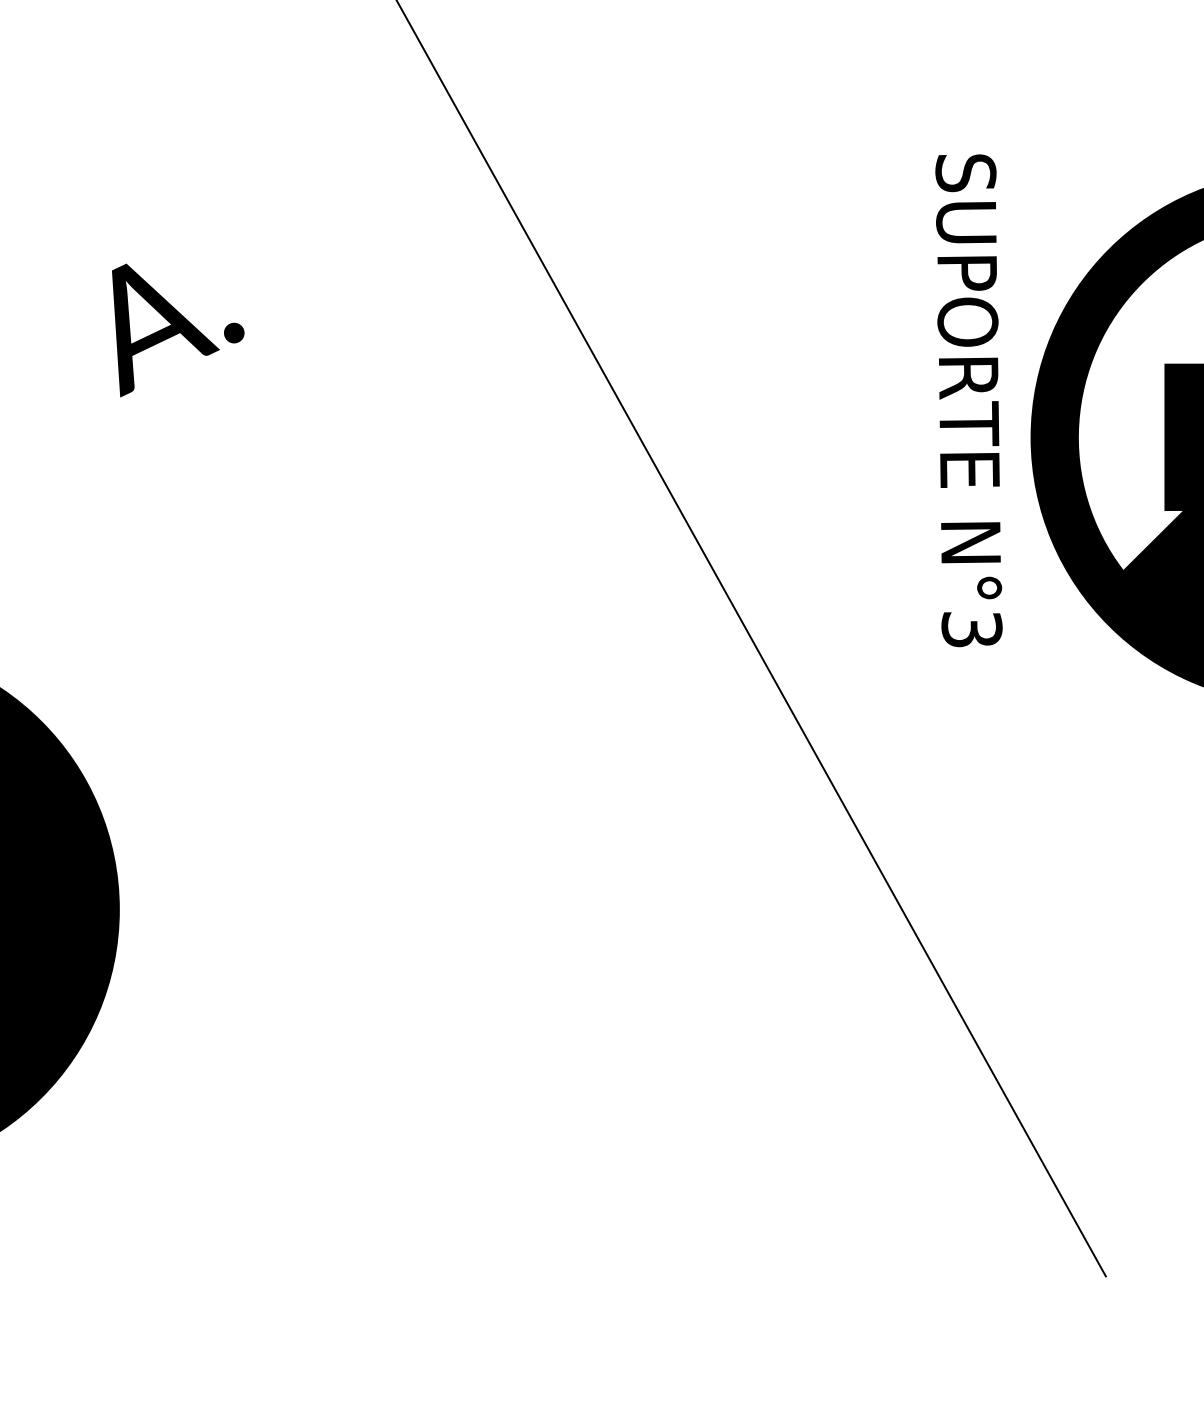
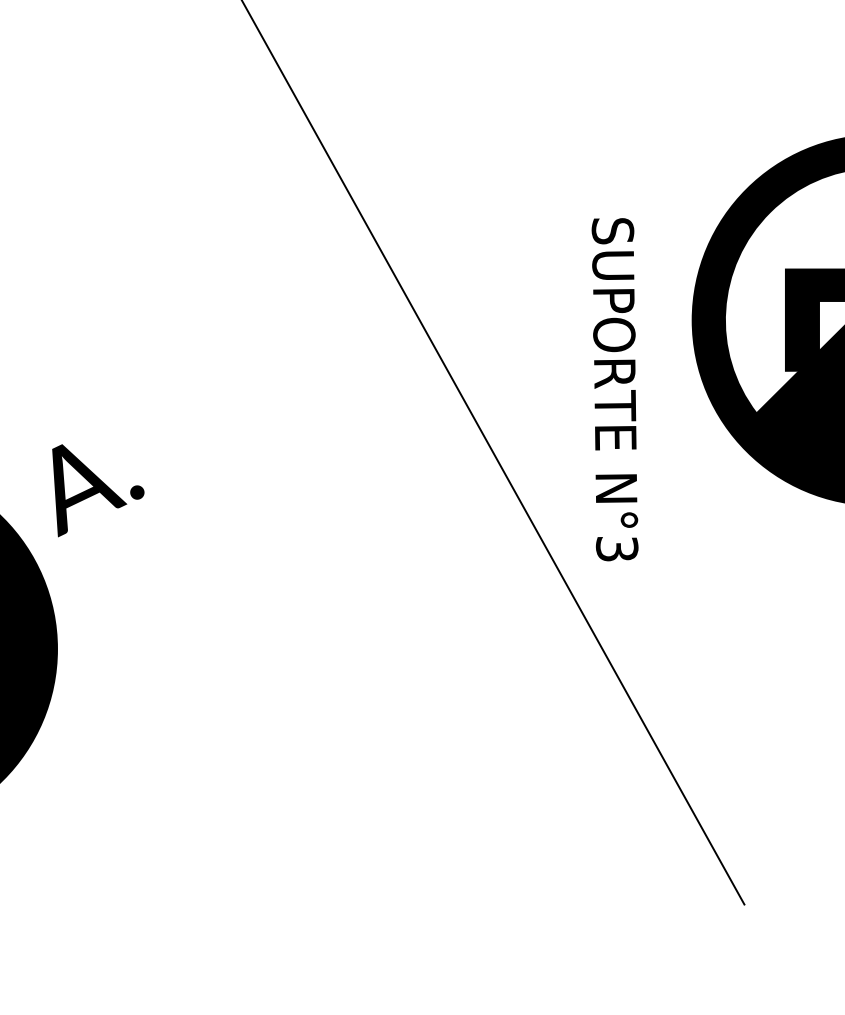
text: (178, 330) -> (98, 490), moved
text: (968, 400) -> (614, 389), moved

